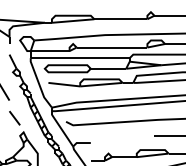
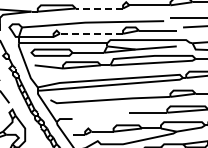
line: (121, 19) -> (99, 8), solid -> dashed
line: (112, 47) -> (91, 33), solid -> dashed

